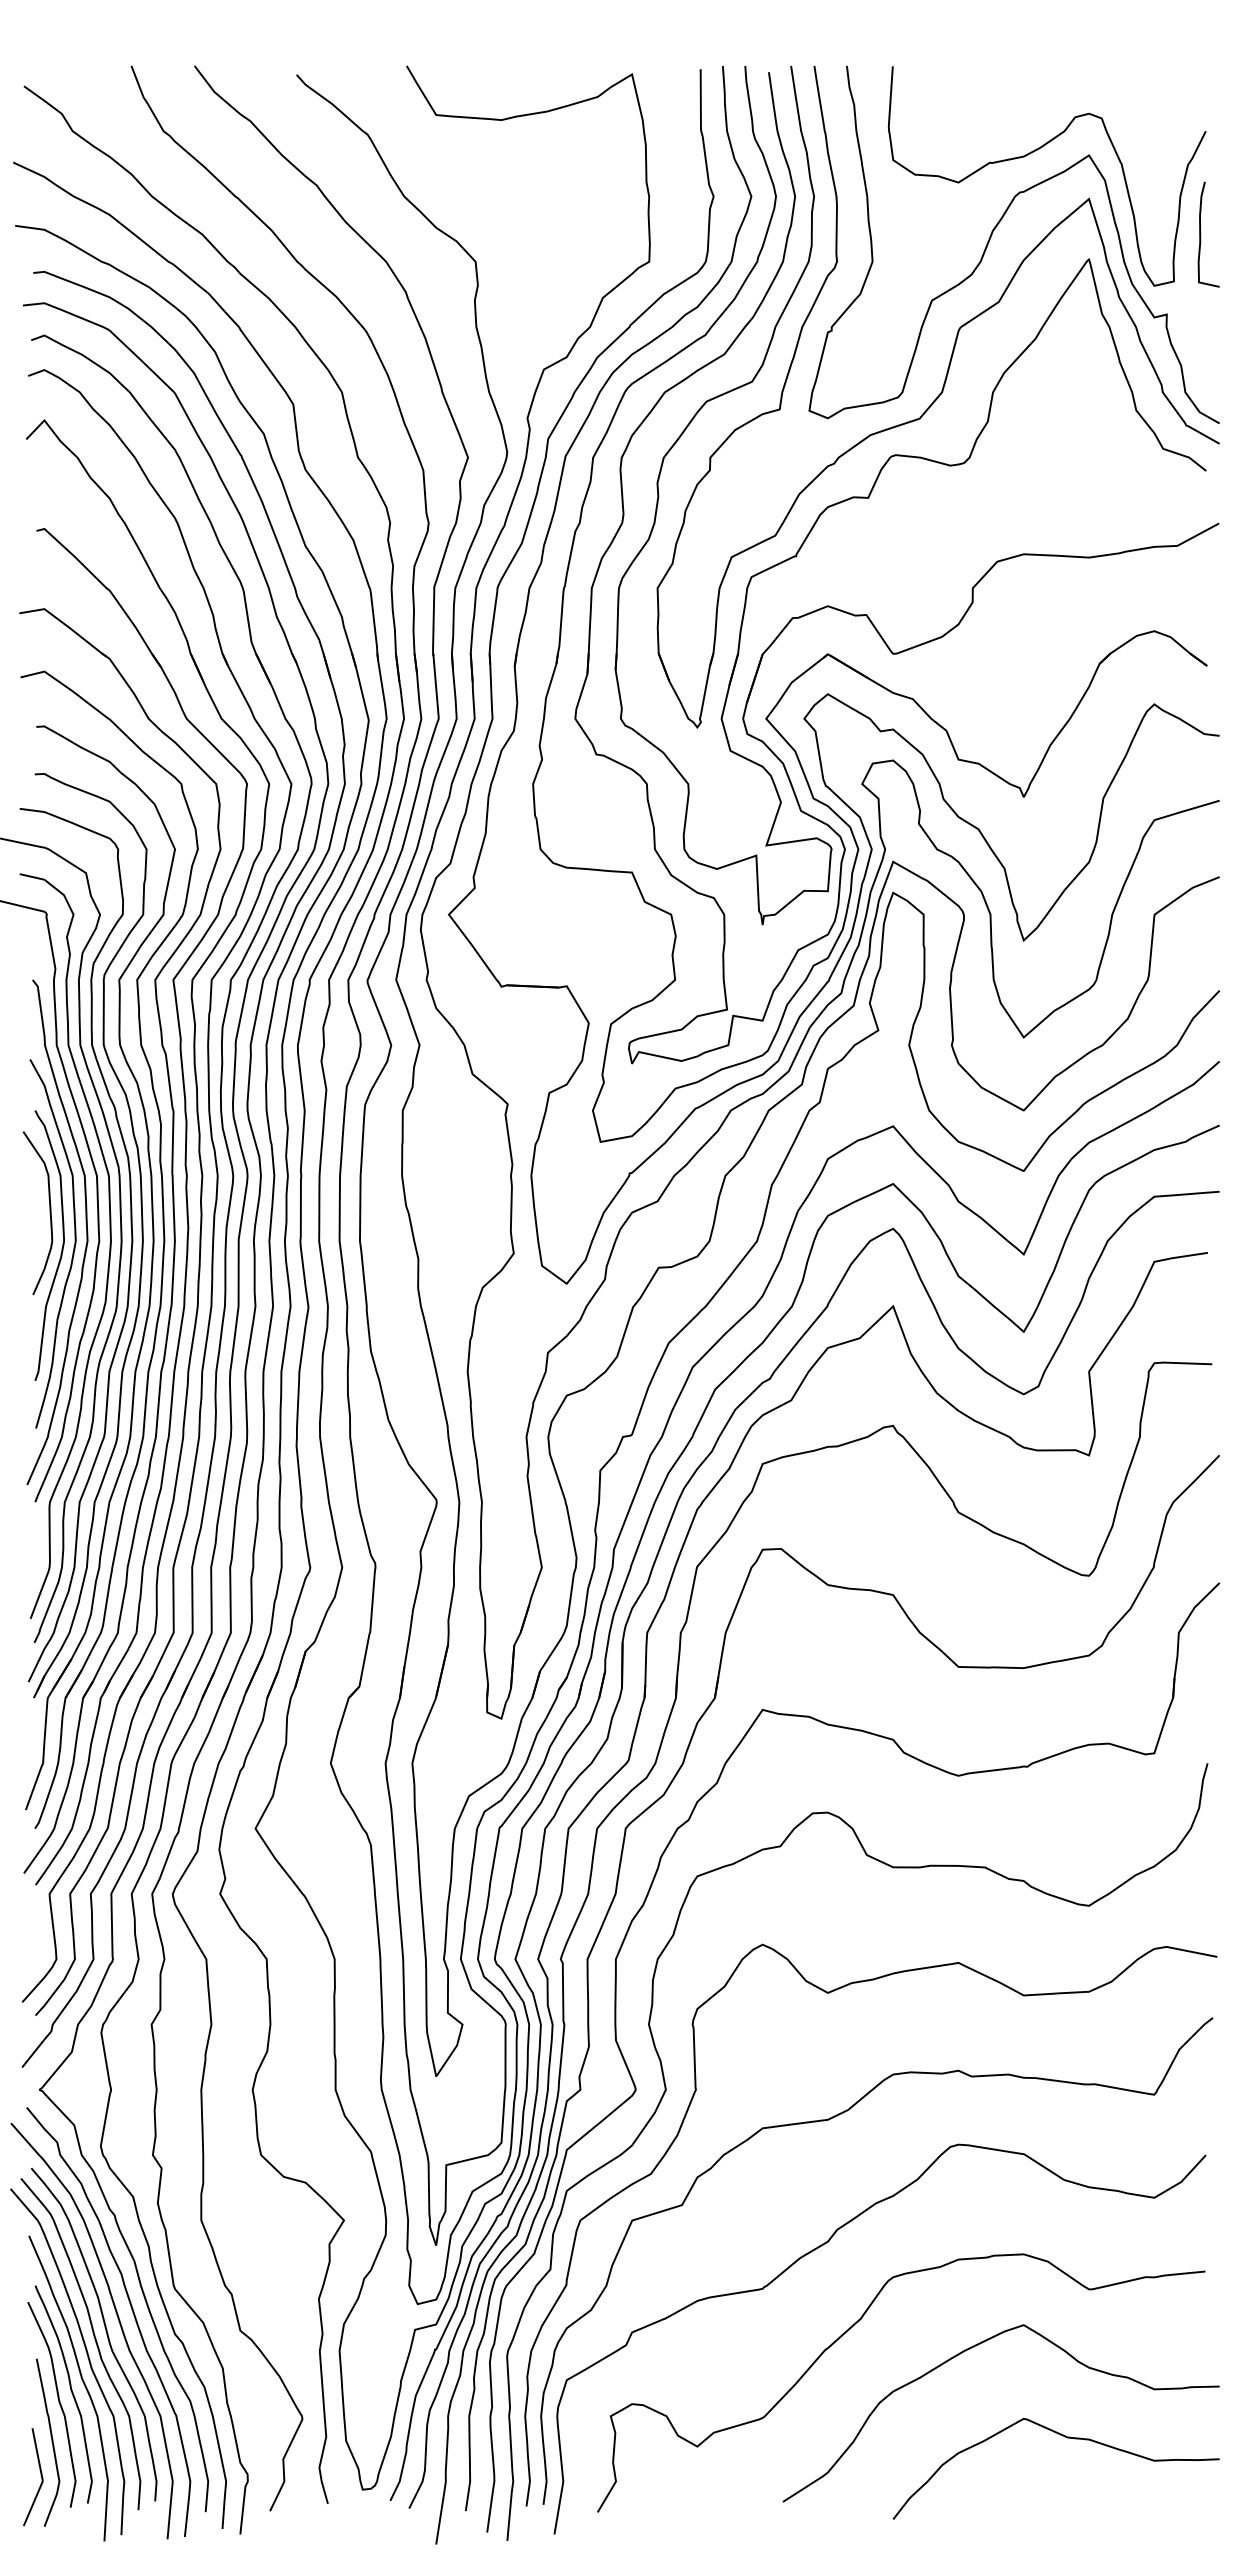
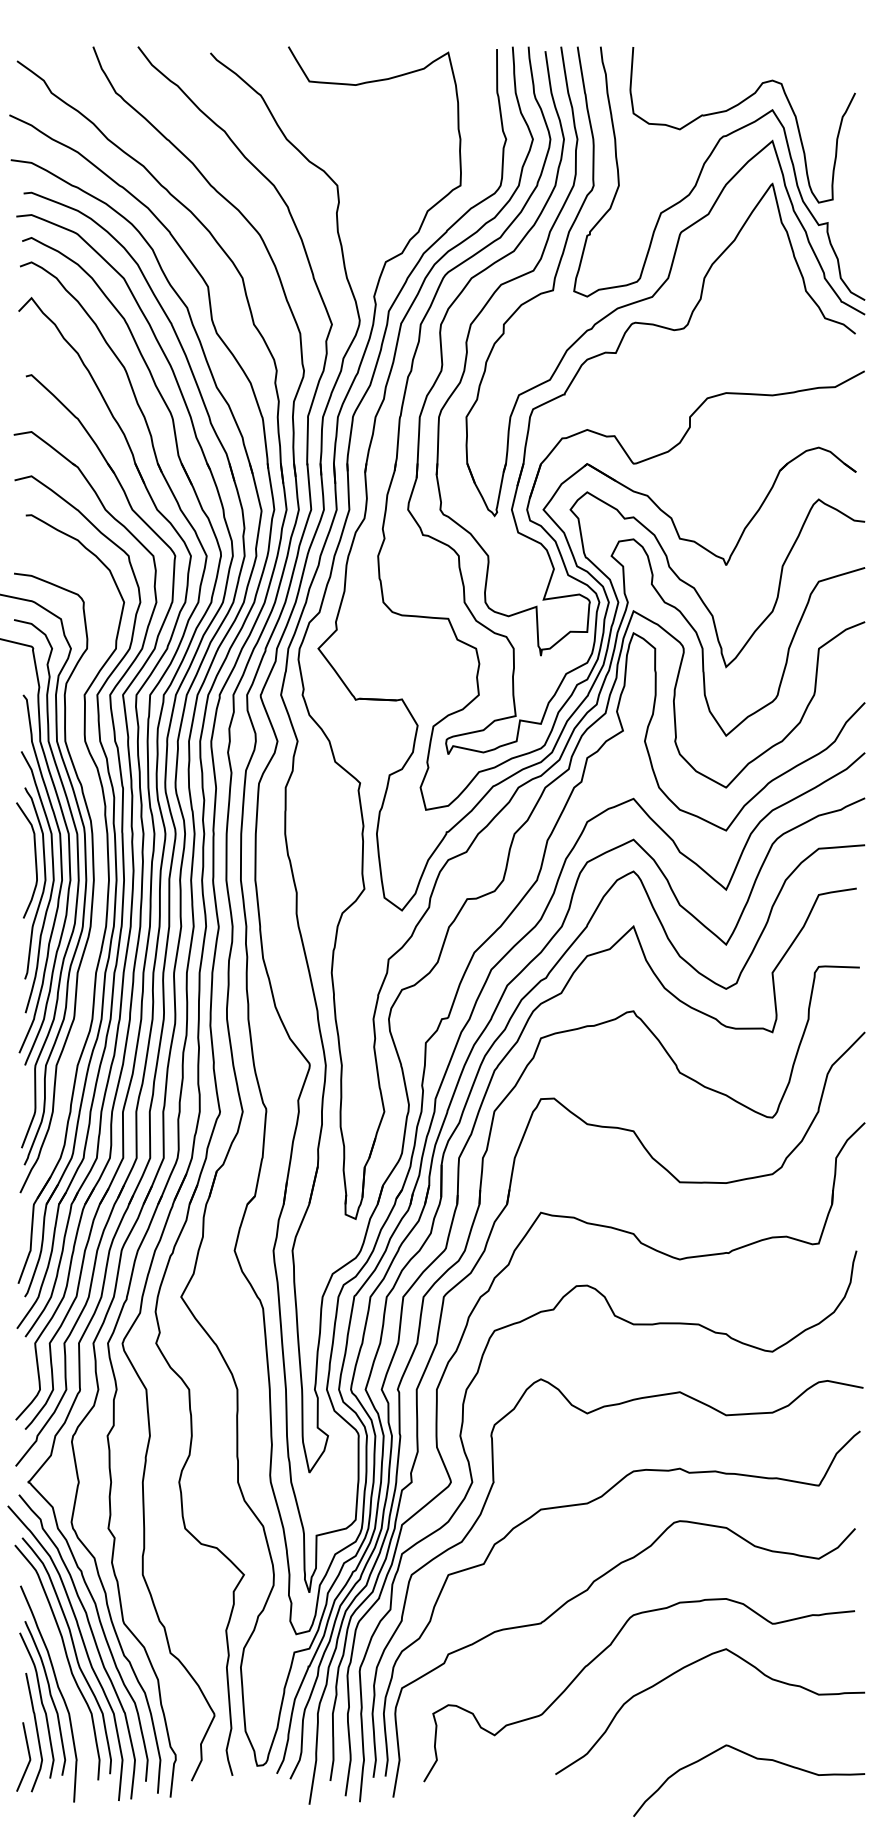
curve: (1201, 234) -> (852, 166), removed
part: (141, 1235) -> (100, 876), removed
curve: (86, 2354) -> (61, 1669), removed
curve: (1064, 2437) -> (755, 1758), moved

